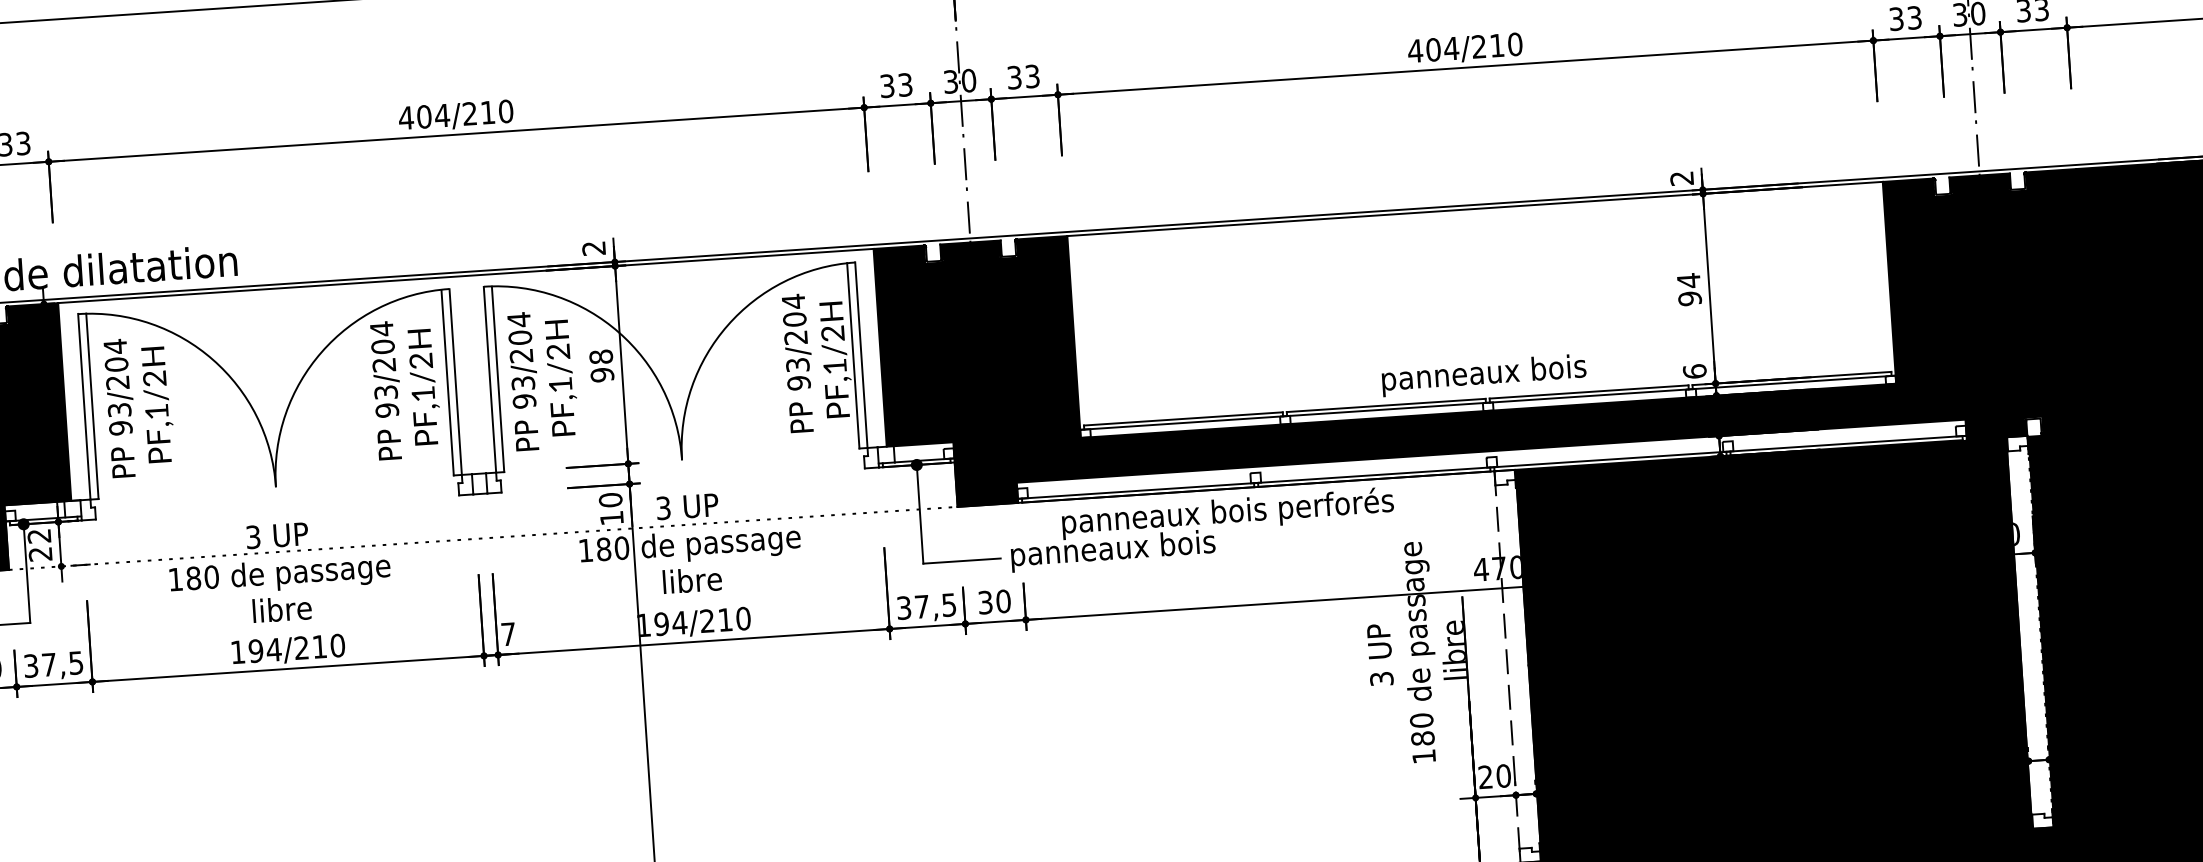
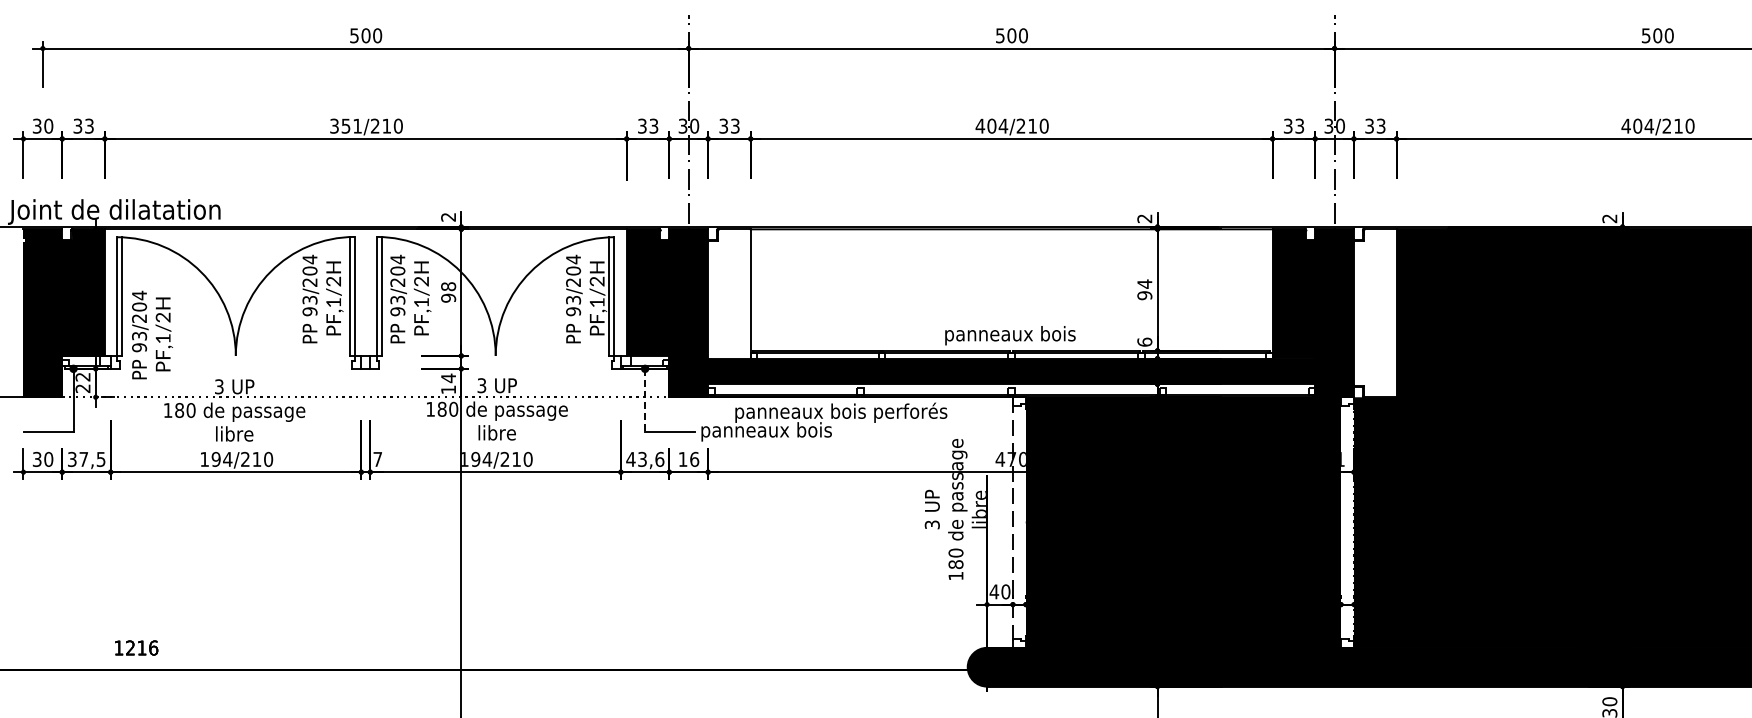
text: (423, 115) -> (345, 125), 404/210 -> 351/210
fill: (2050, 302) -> (1374, 313), removed
fill: (1040, 338) -> (729, 293), removed
text: (139, 406) -> (152, 334), moved
text: (610, 500) -> (448, 378), 10 -> 14
line: (920, 514) -> (645, 400), solid -> dashed
text: (2015, 534) -> (1342, 459), 30 -> 21
text: (993, 600) -> (688, 458), 30 -> 16
text: (926, 605) -> (645, 458), 37,5 -> 43,6
text: (1485, 776) -> (994, 591), 20 -> 40

